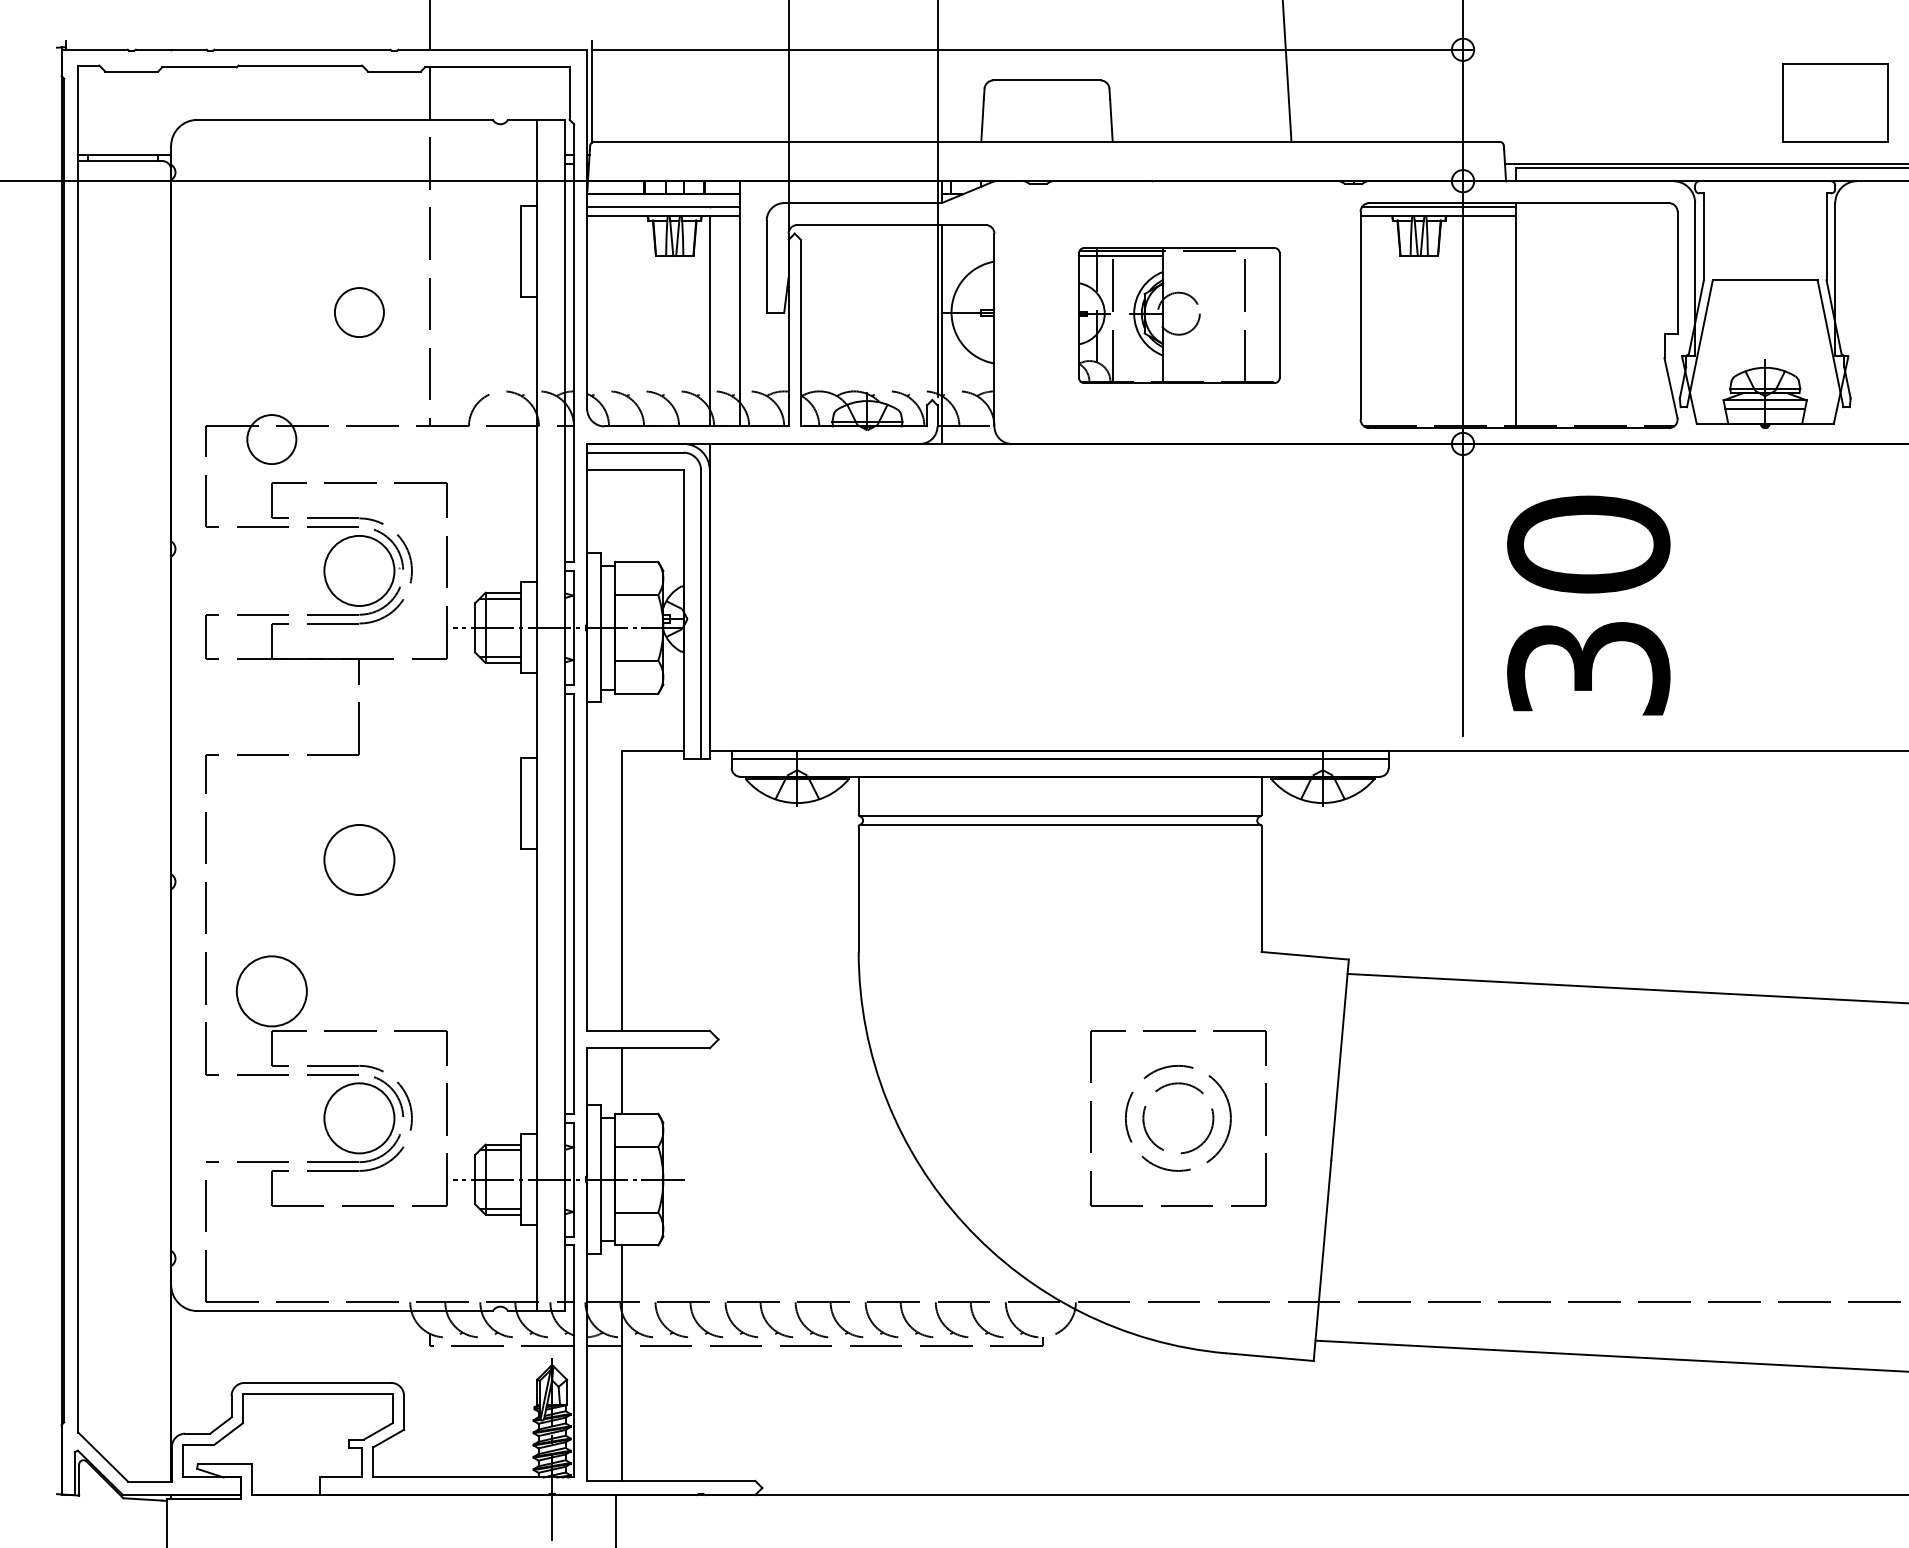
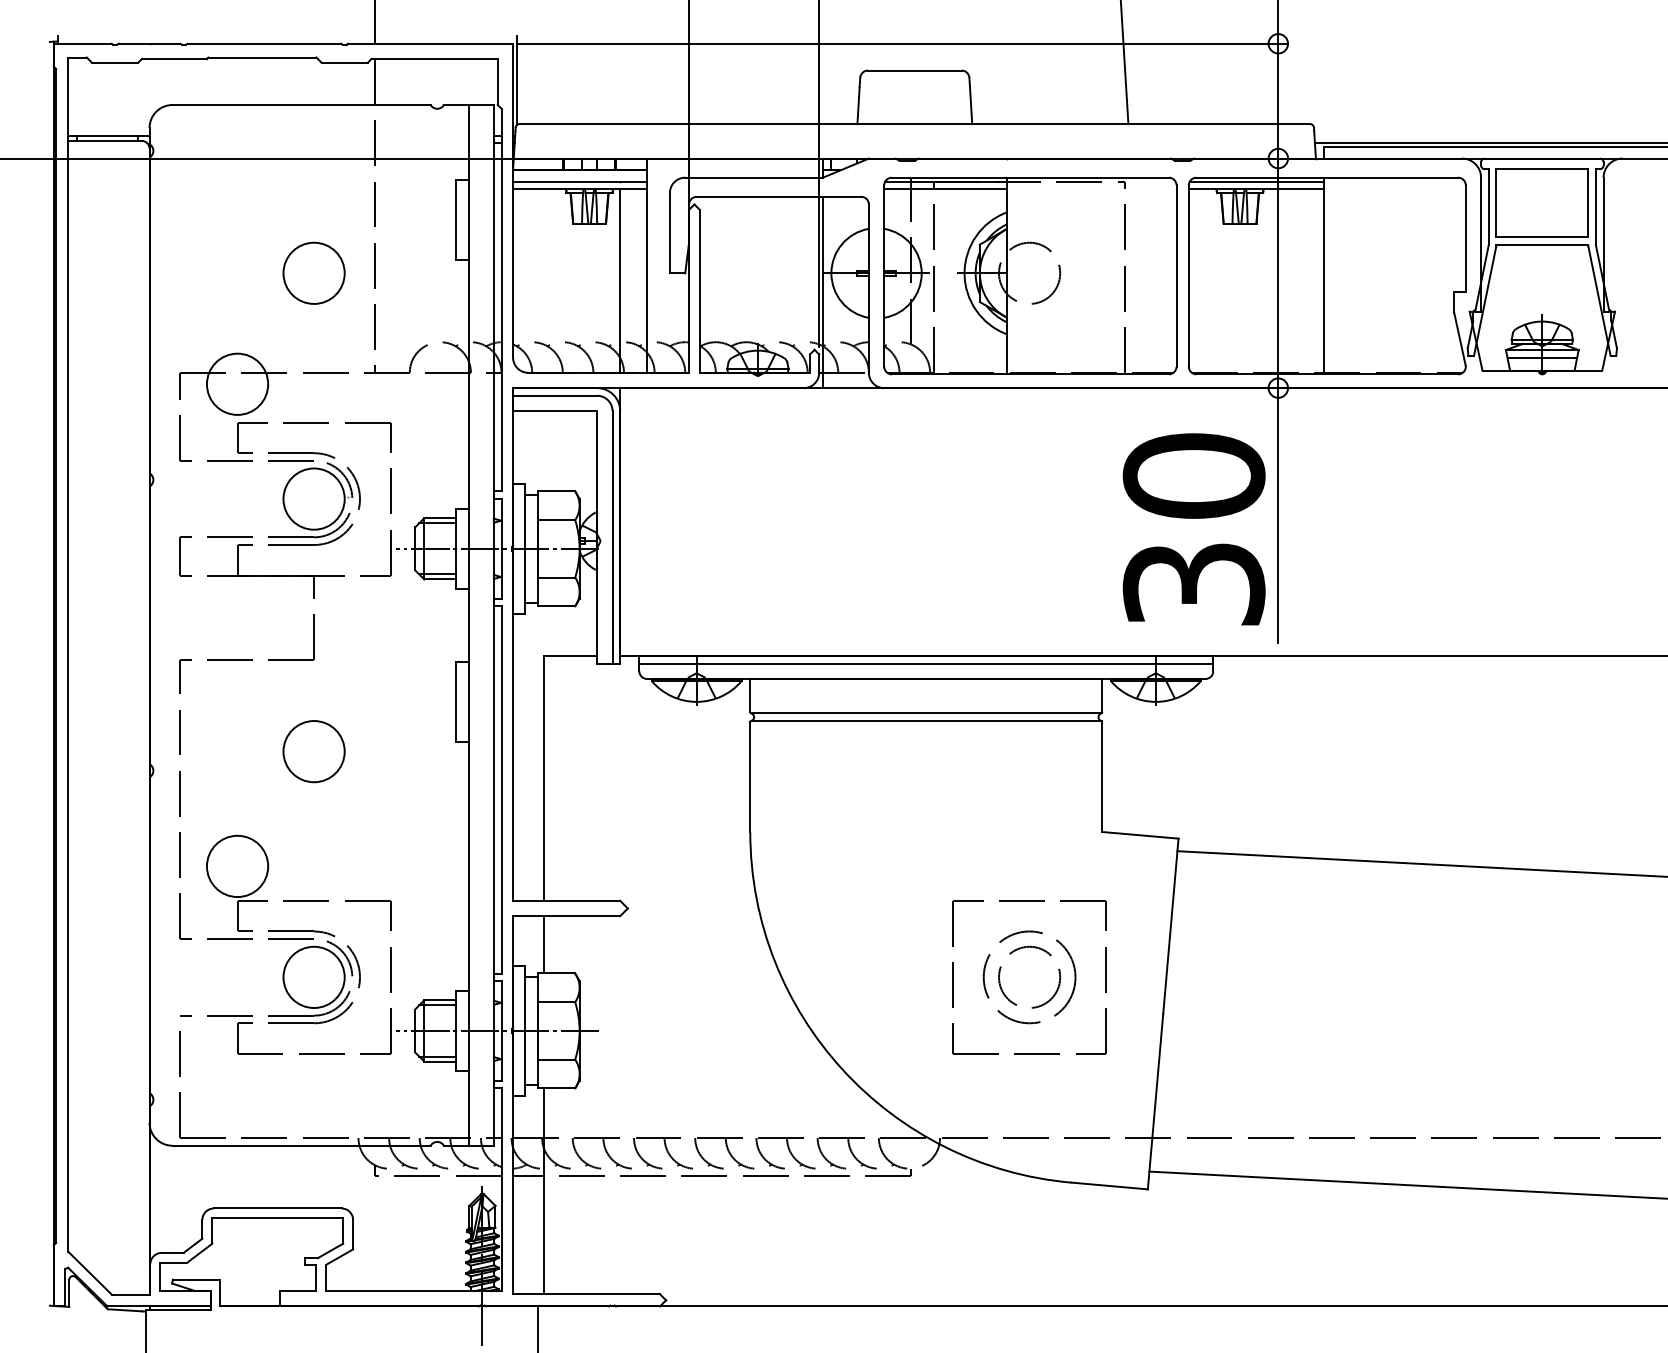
part: (1835, 102) -> (1542, 202), moved
circle: (359, 312) -> (314, 273), size x1.43
part: (1179, 315) -> (1030, 275), size x1.67
circle: (271, 439) -> (237, 384), size x1.43
text: (1588, 605) -> (1193, 529), moved

